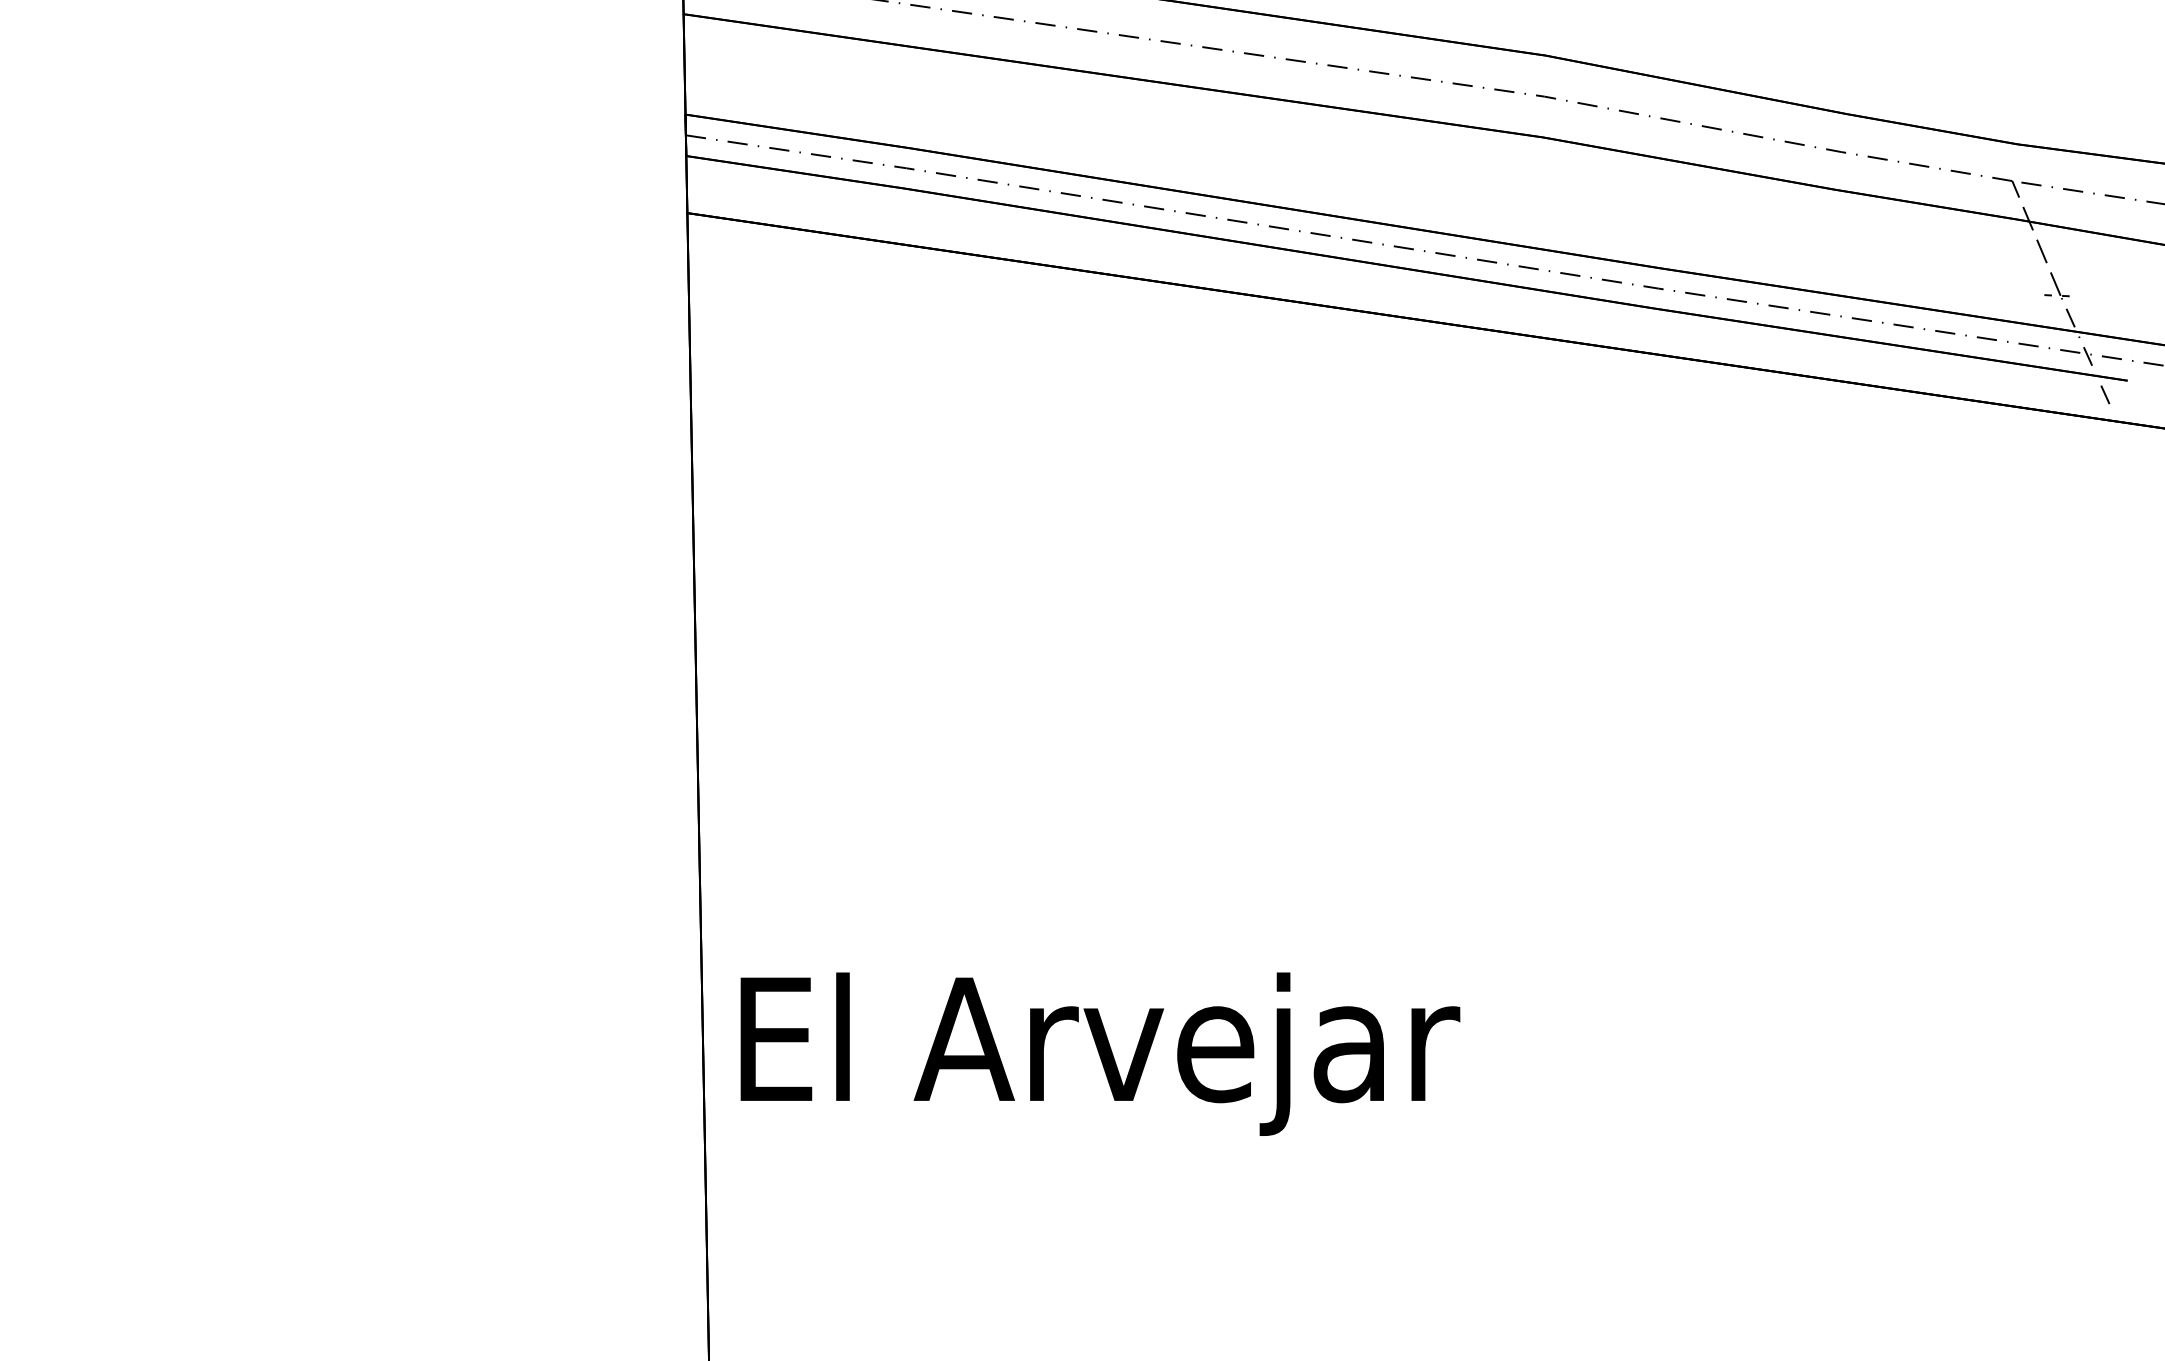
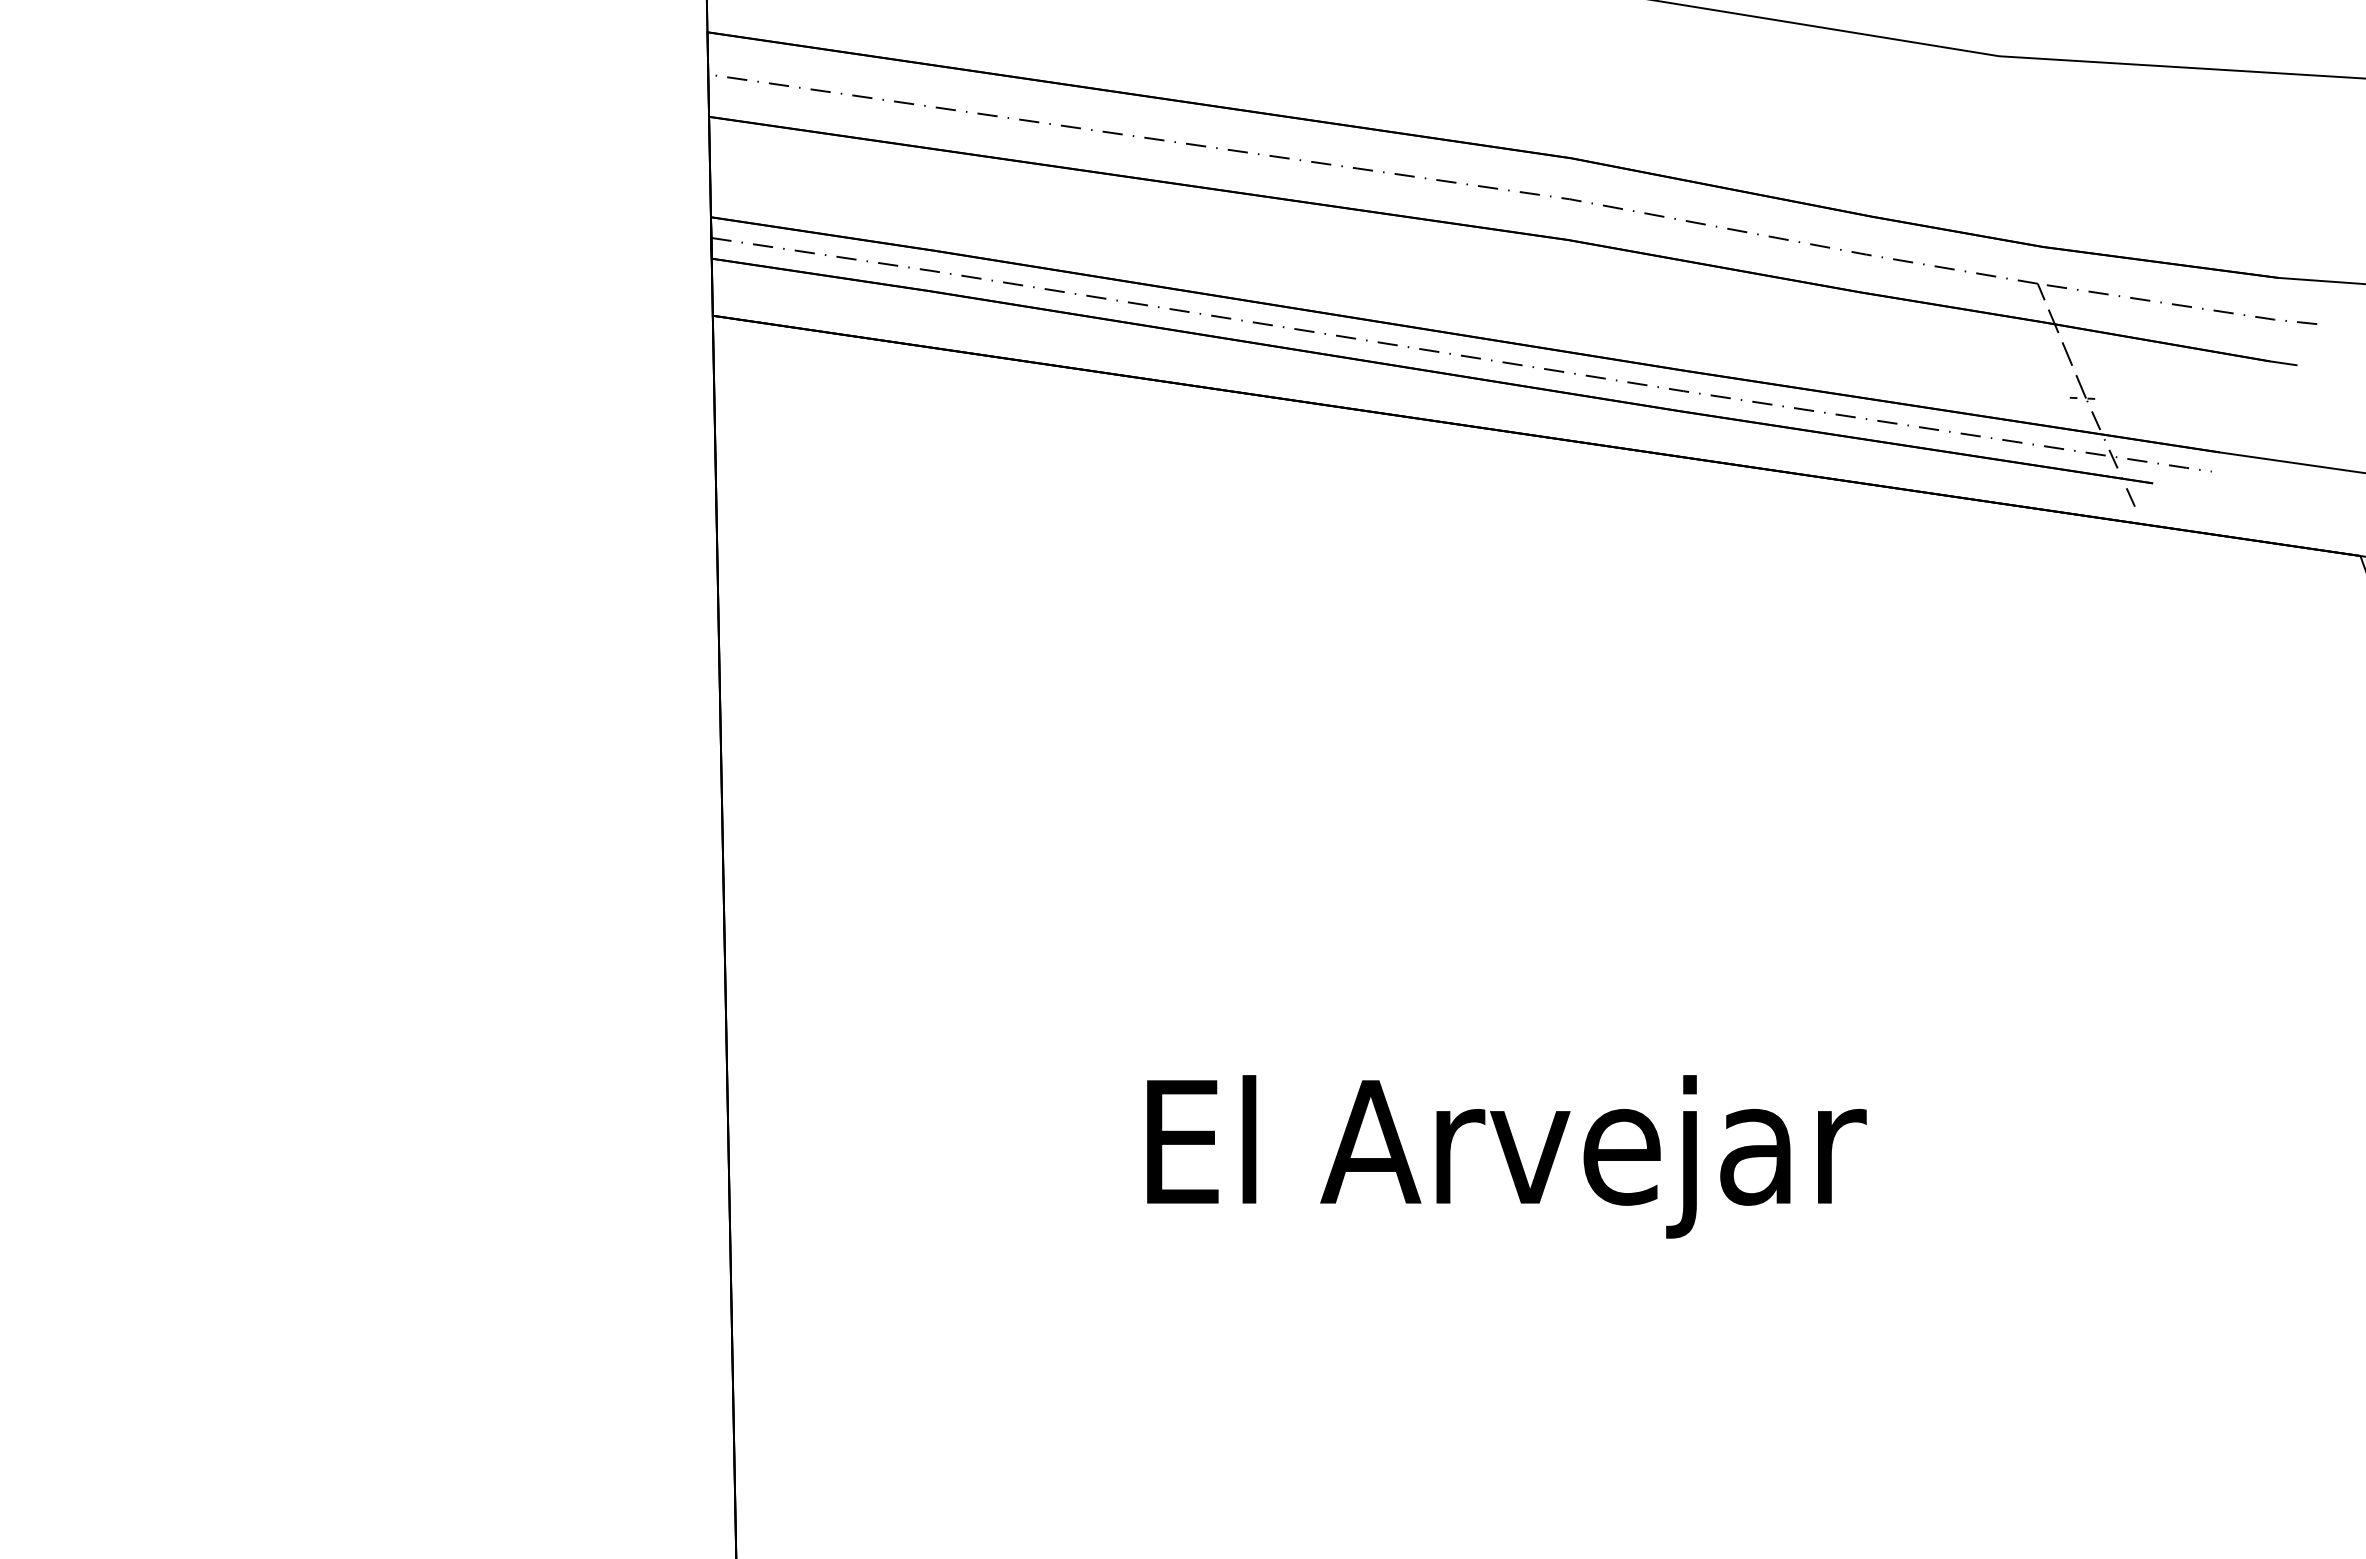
text: (1100, 1053) -> (1506, 1156), moved

